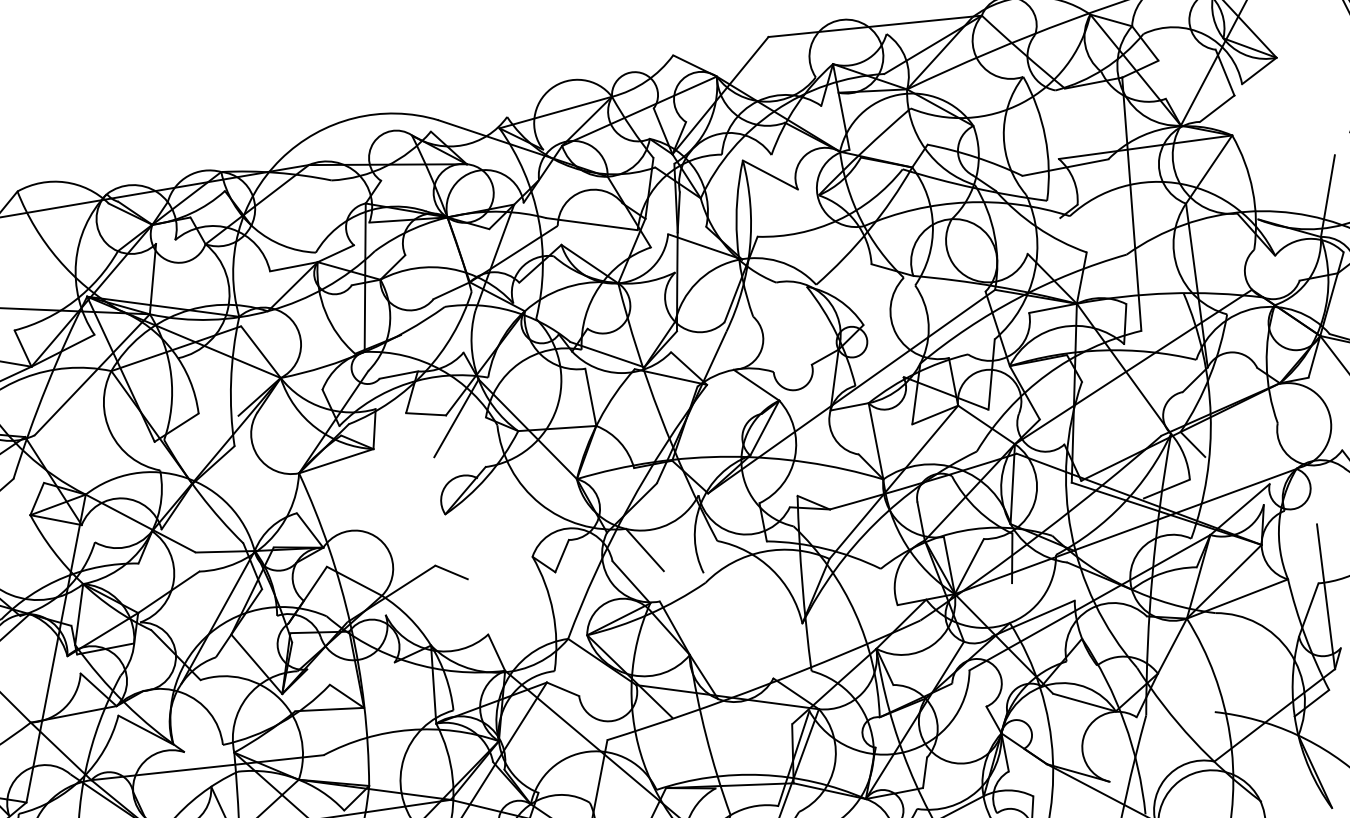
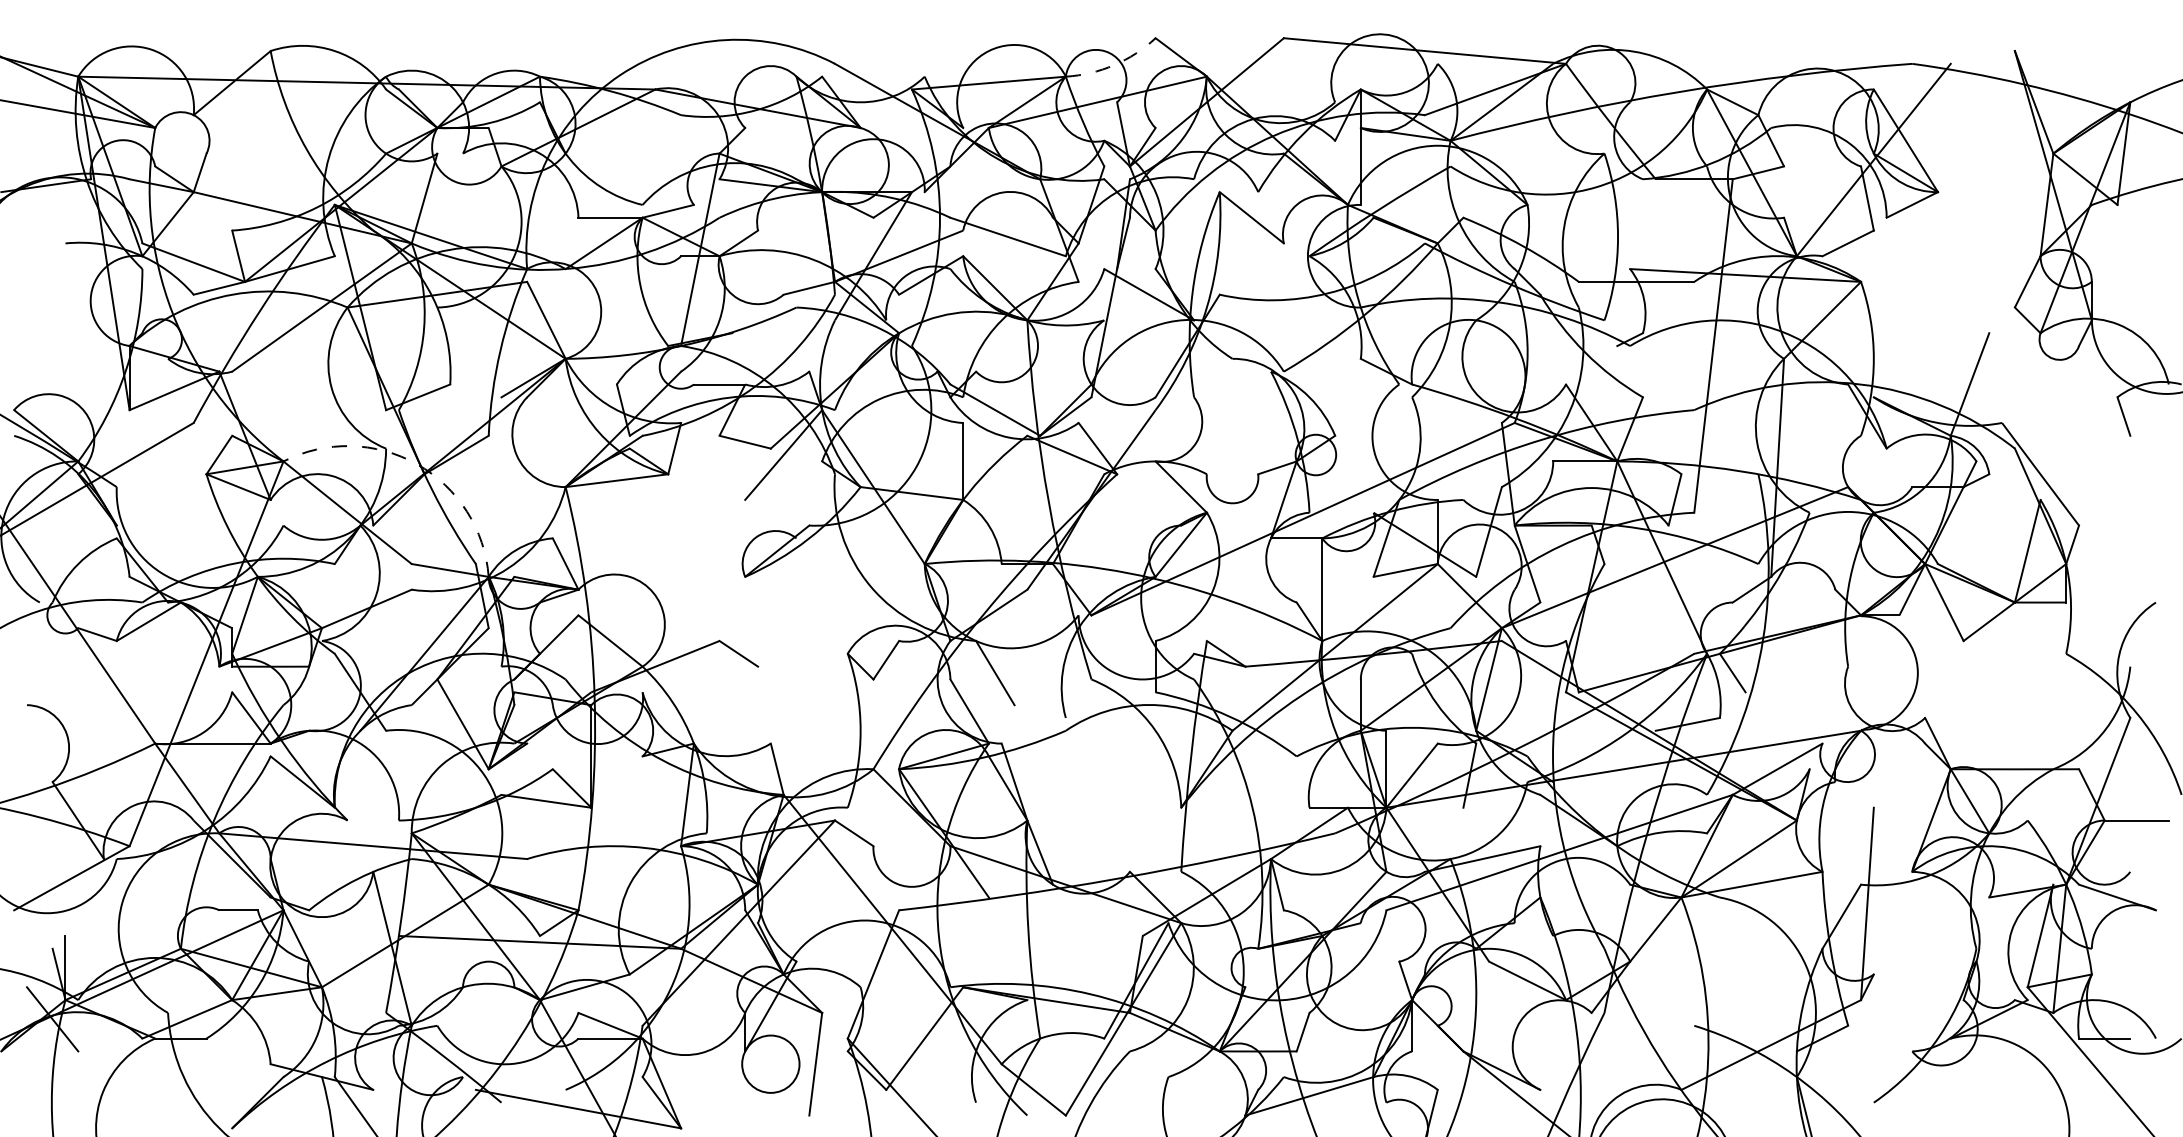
arc: (646, 81) -> (1114, 65), solid -> dashed
arc: (185, 477) -> (416, 464), solid -> dashed

